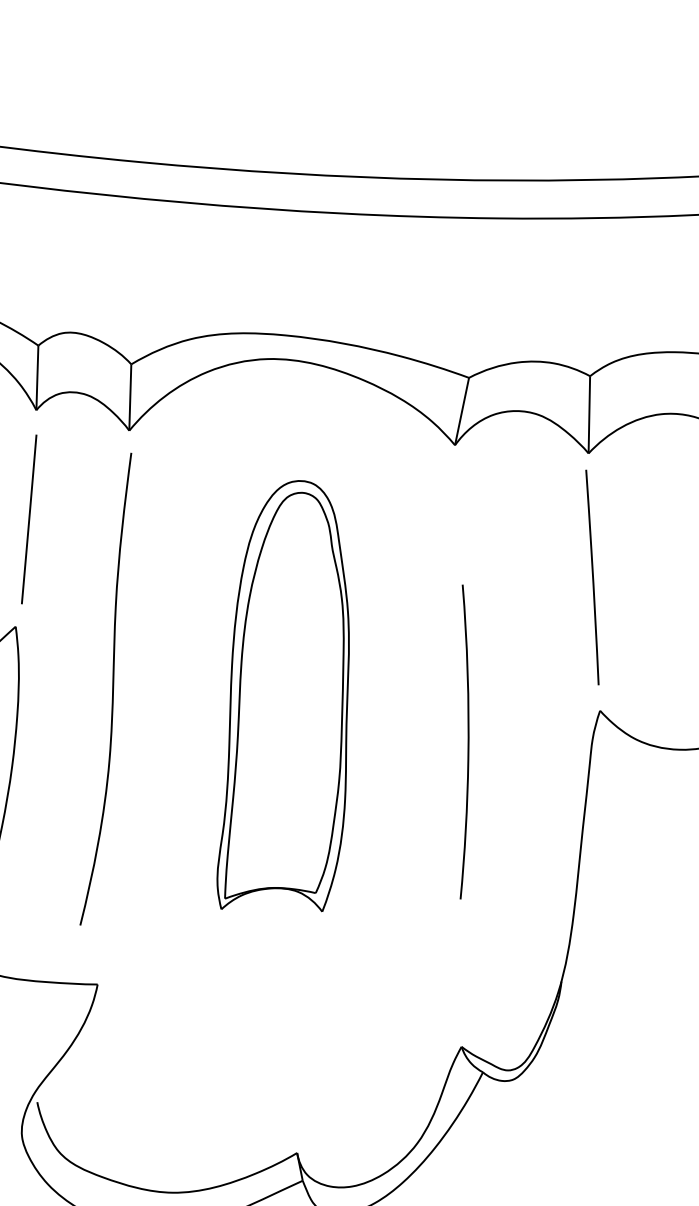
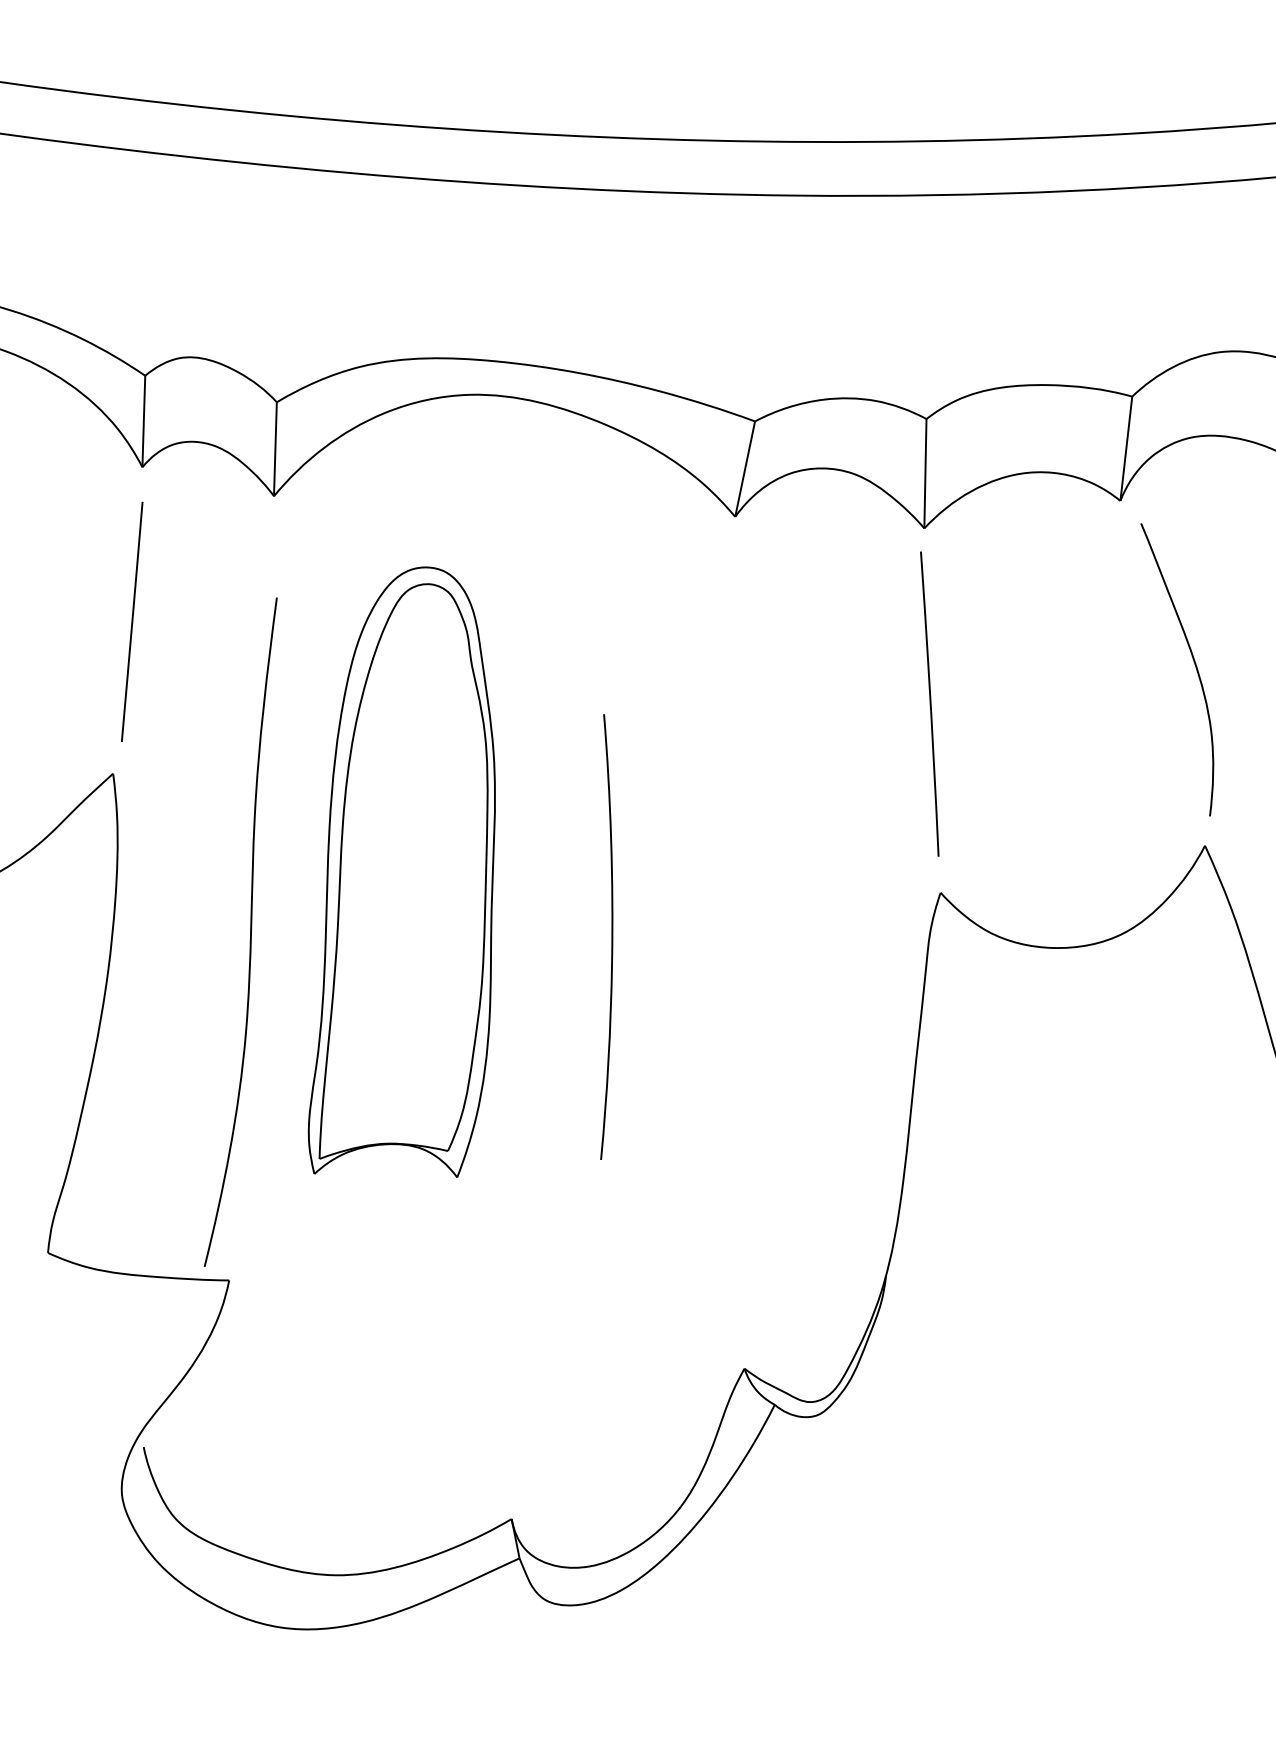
curve: (112, 688) -> (250, 931), moved
part: (282, 695) -> (401, 871), moved
curve: (467, 741) -> (611, 936), moved

